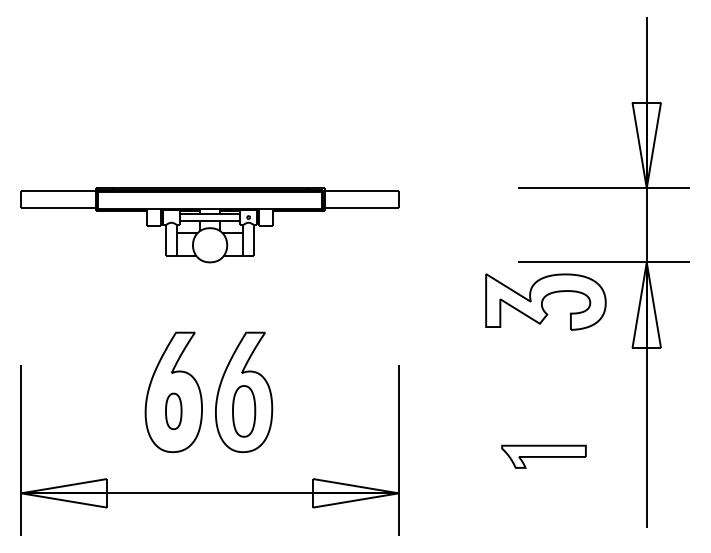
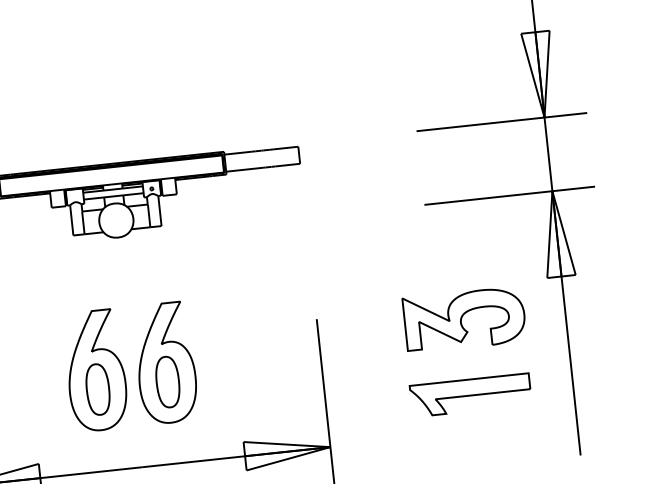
part: (545, 301) -> (464, 319), moved
part: (173, 411) -> (97, 389), size x1.43
part: (543, 456) -> (470, 395), size x1.43

